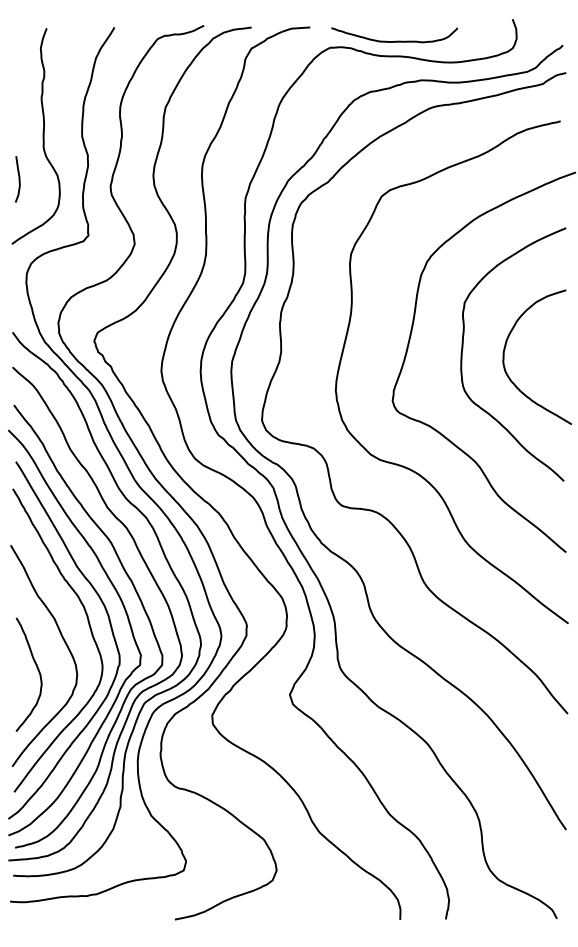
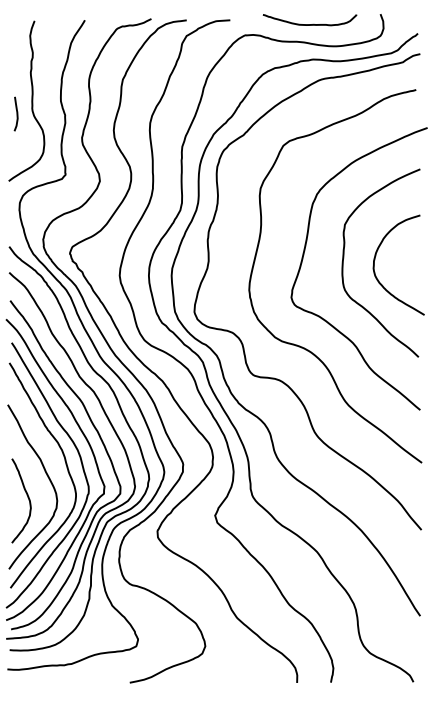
curve: (394, 41) -> (309, 24), moved
curve: (18, 178) -> (16, 113), moved

